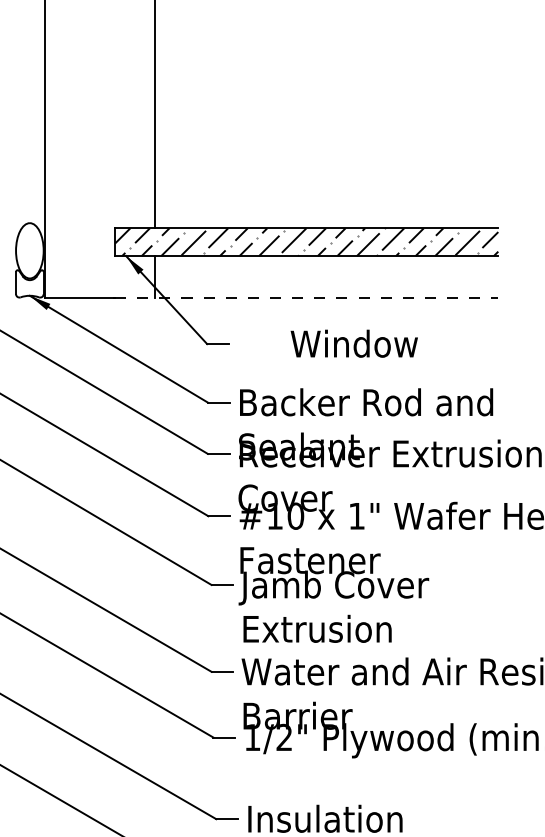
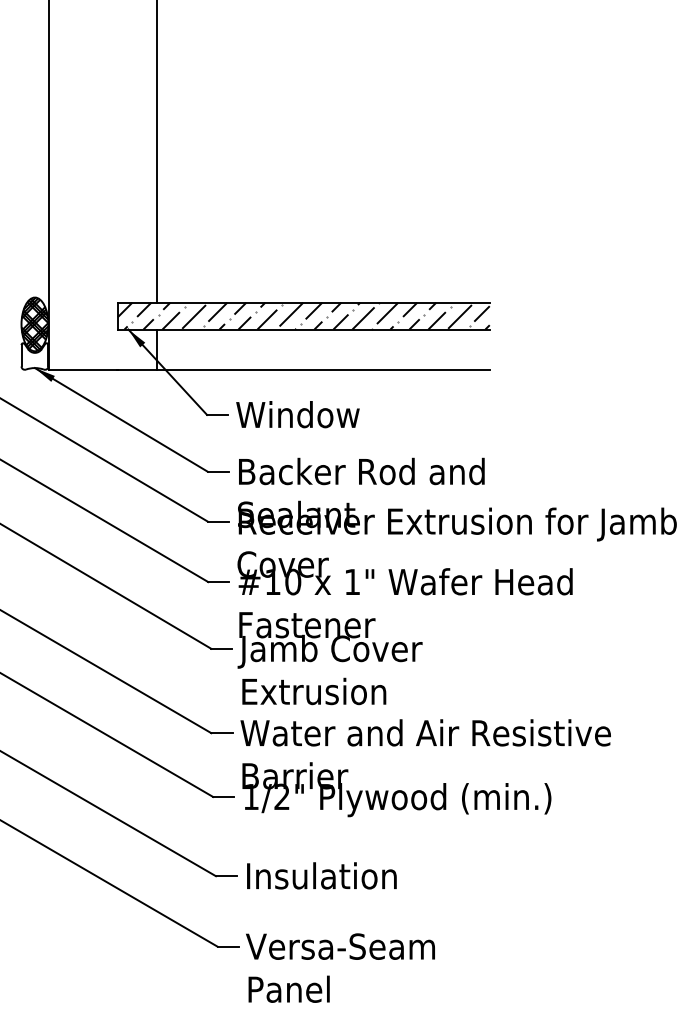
hatch: (29, 249) -> (34, 323), added
line: (307, 297) -> (304, 369), dashed -> solid
text: (353, 343) -> (297, 414), moved

